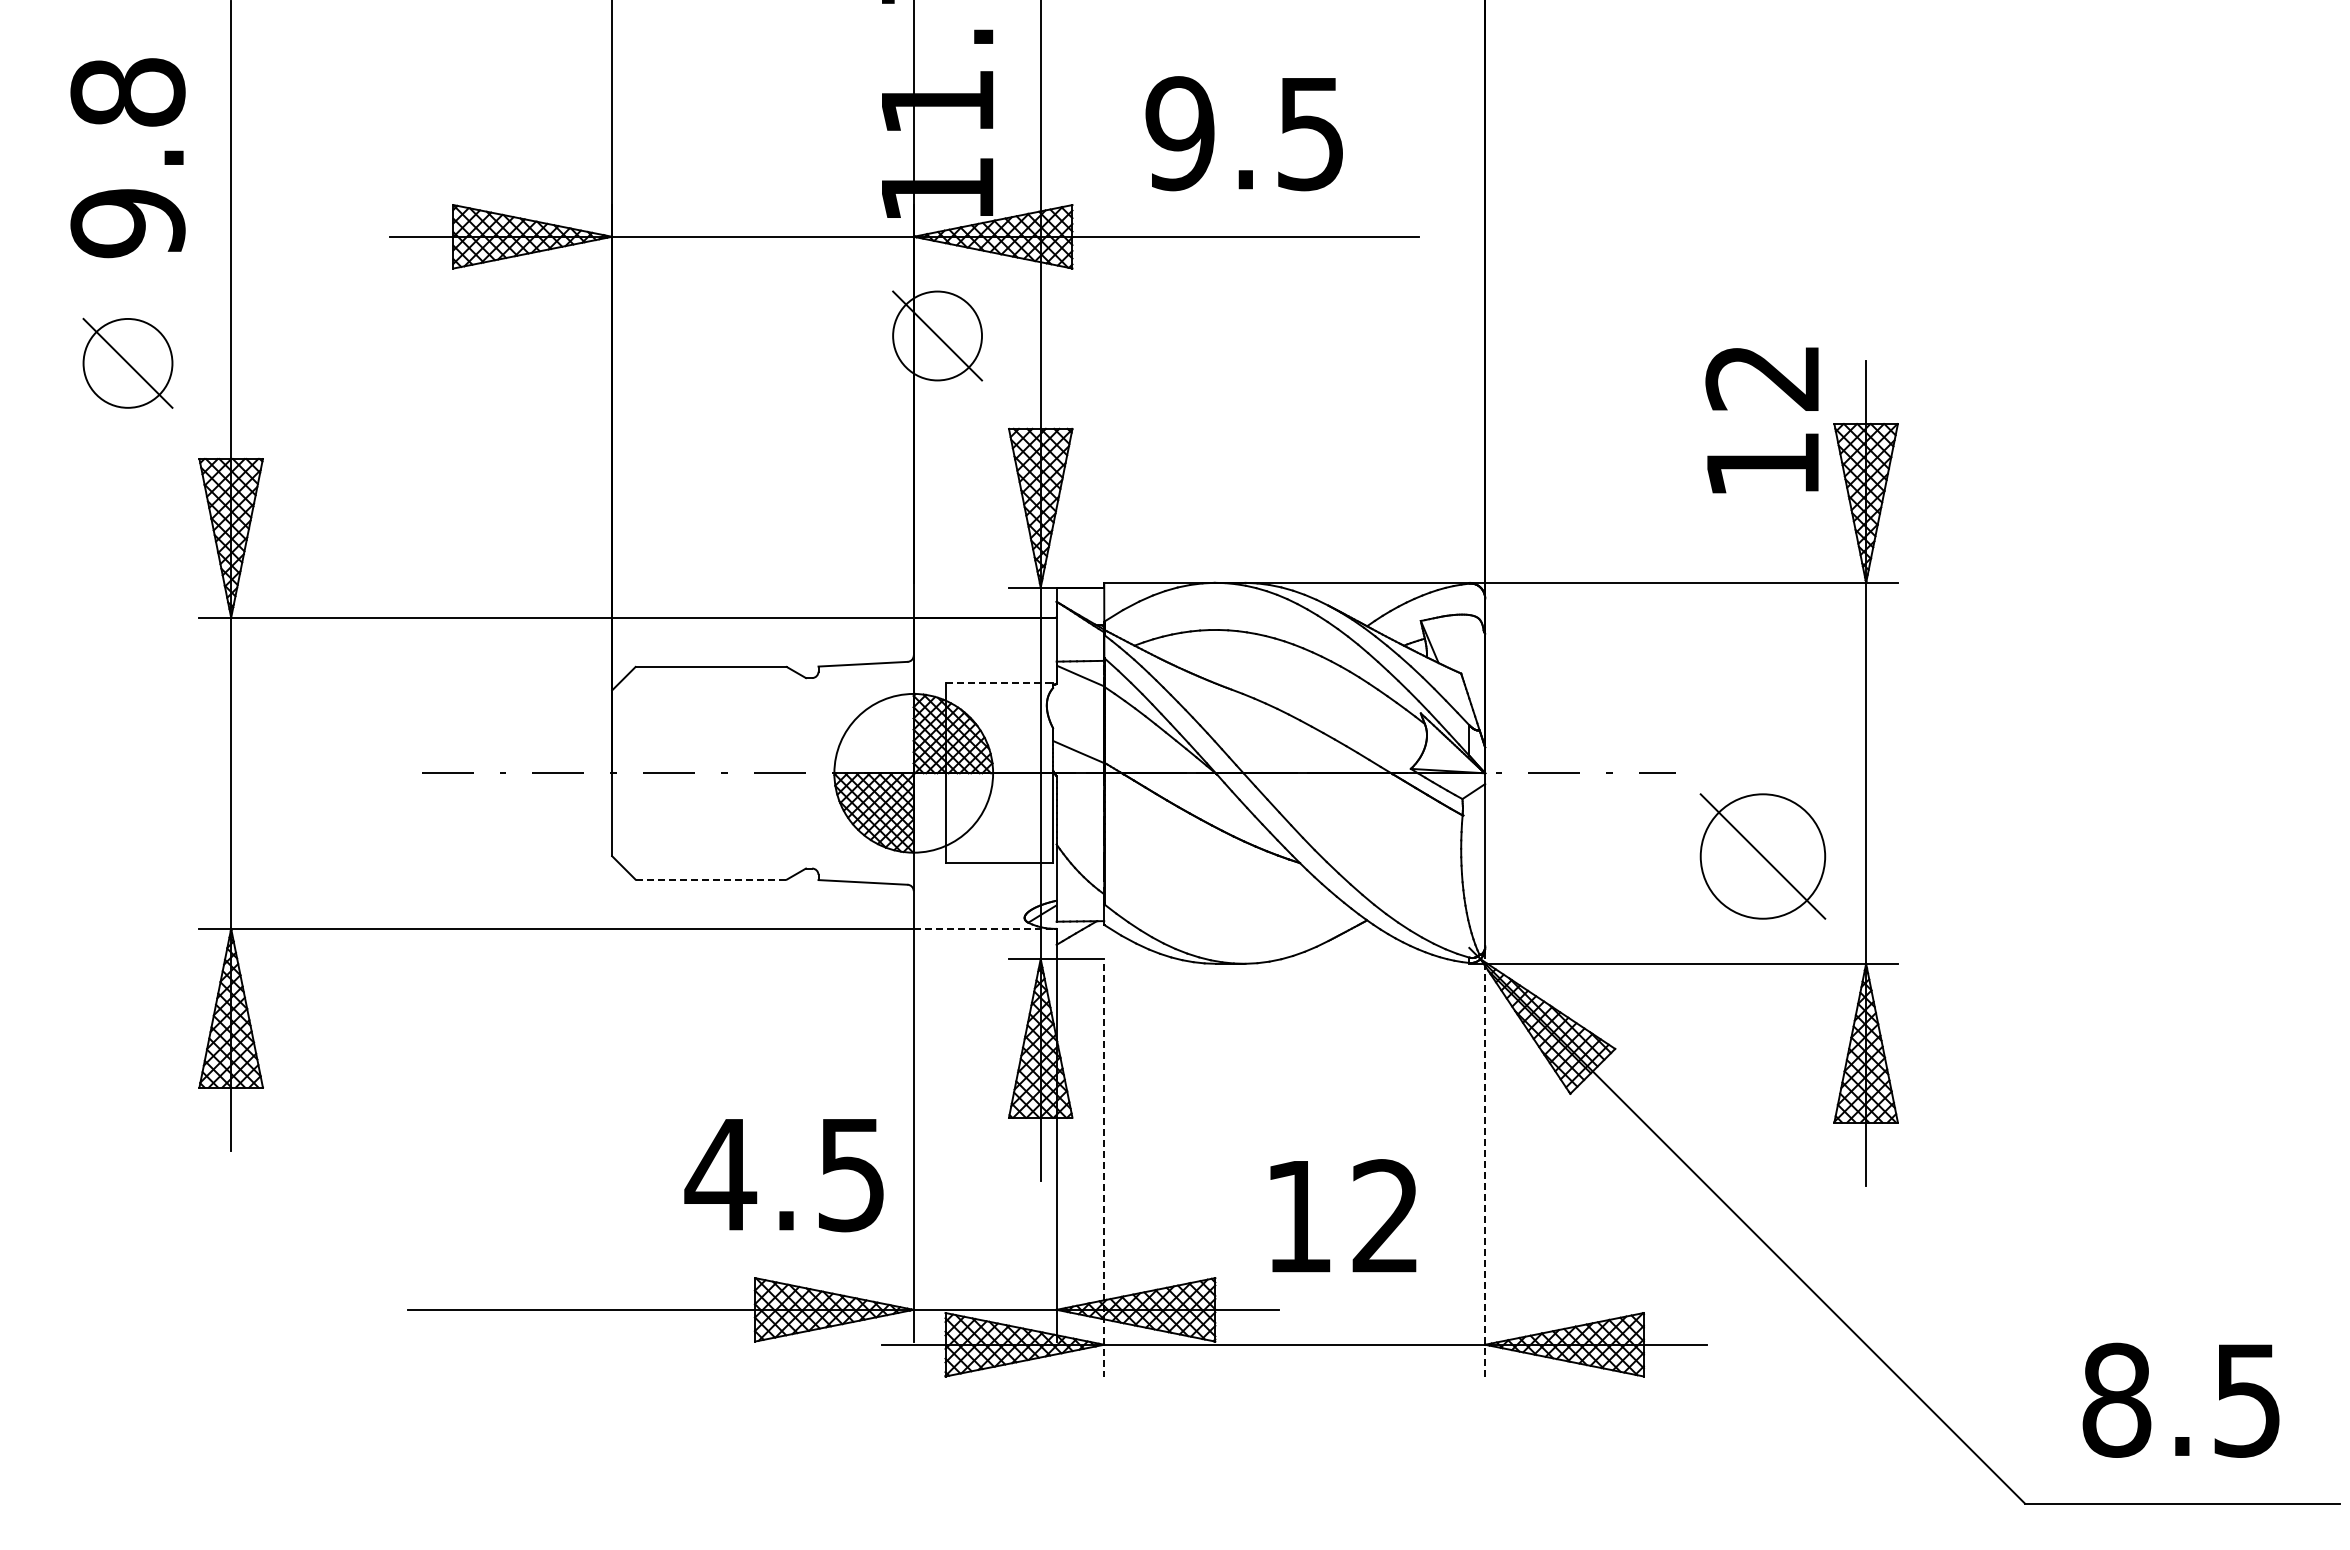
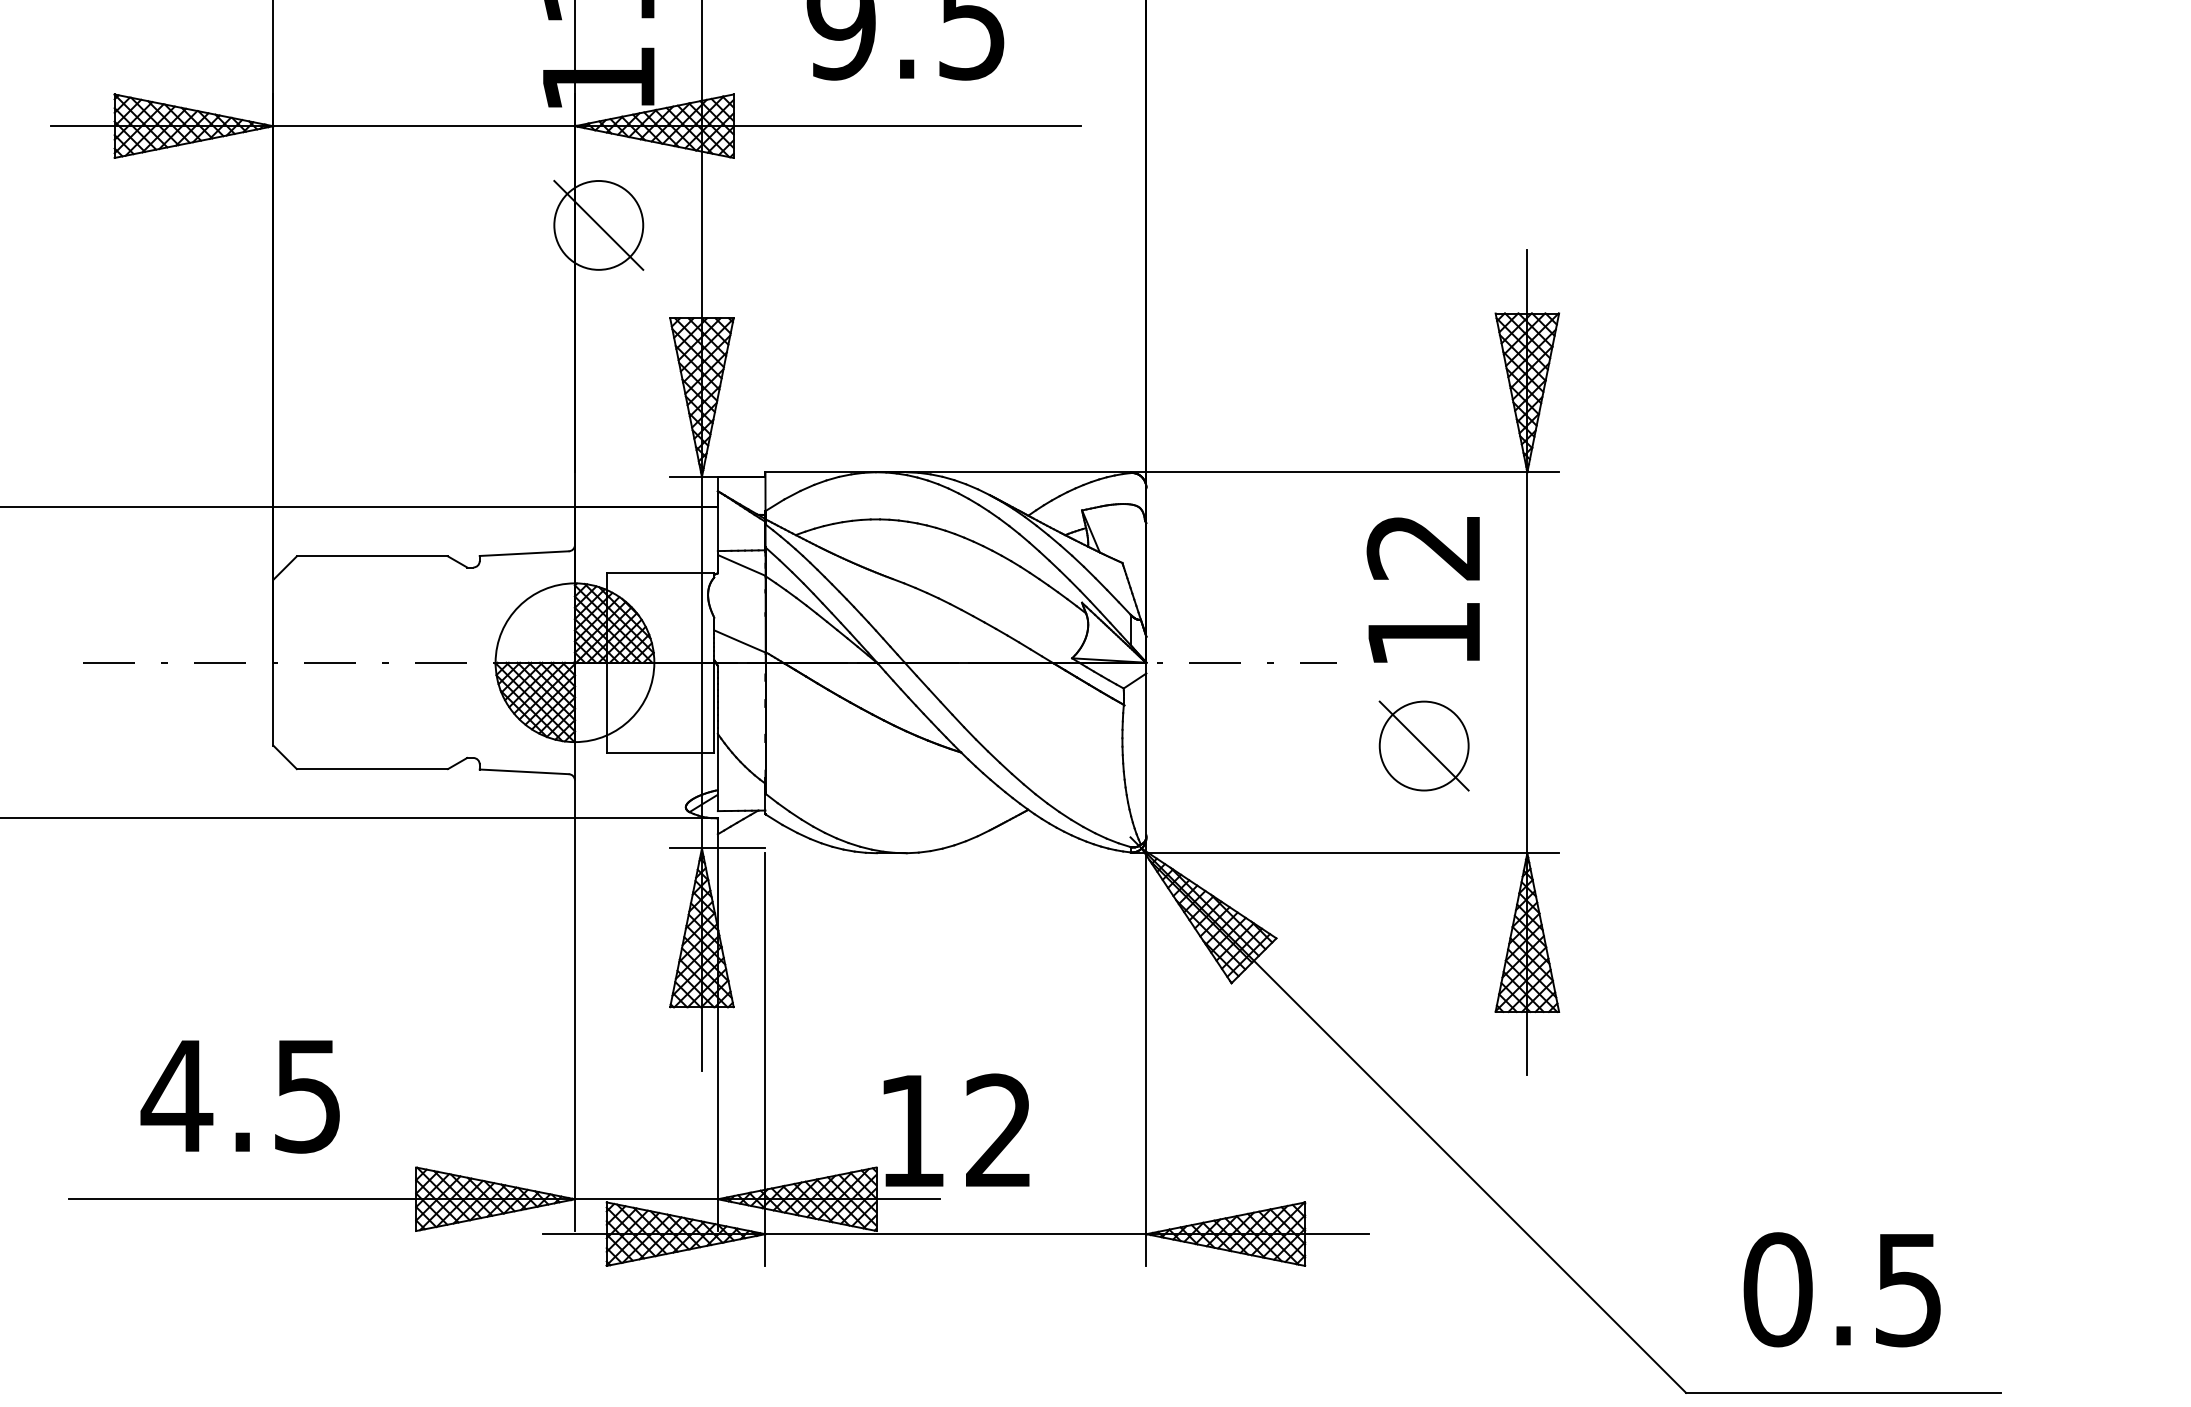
text: (1761, 420) -> (1422, 589), moved
line: (999, 683) -> (660, 572), dashed -> solid
part: (1762, 856) -> (1423, 745), size x0.71
line: (711, 879) -> (372, 768), dashed -> solid
line: (984, 928) -> (645, 817), dashed -> solid
line: (1485, 1161) -> (1146, 1050), dashed -> solid
line: (1104, 1170) -> (765, 1059), dashed -> solid
text: (783, 1175) -> (239, 1096), moved
text: (1343, 1215) -> (956, 1129), moved
text: (2116, 1400) -> (1777, 1289), 8.5 -> 0.5

